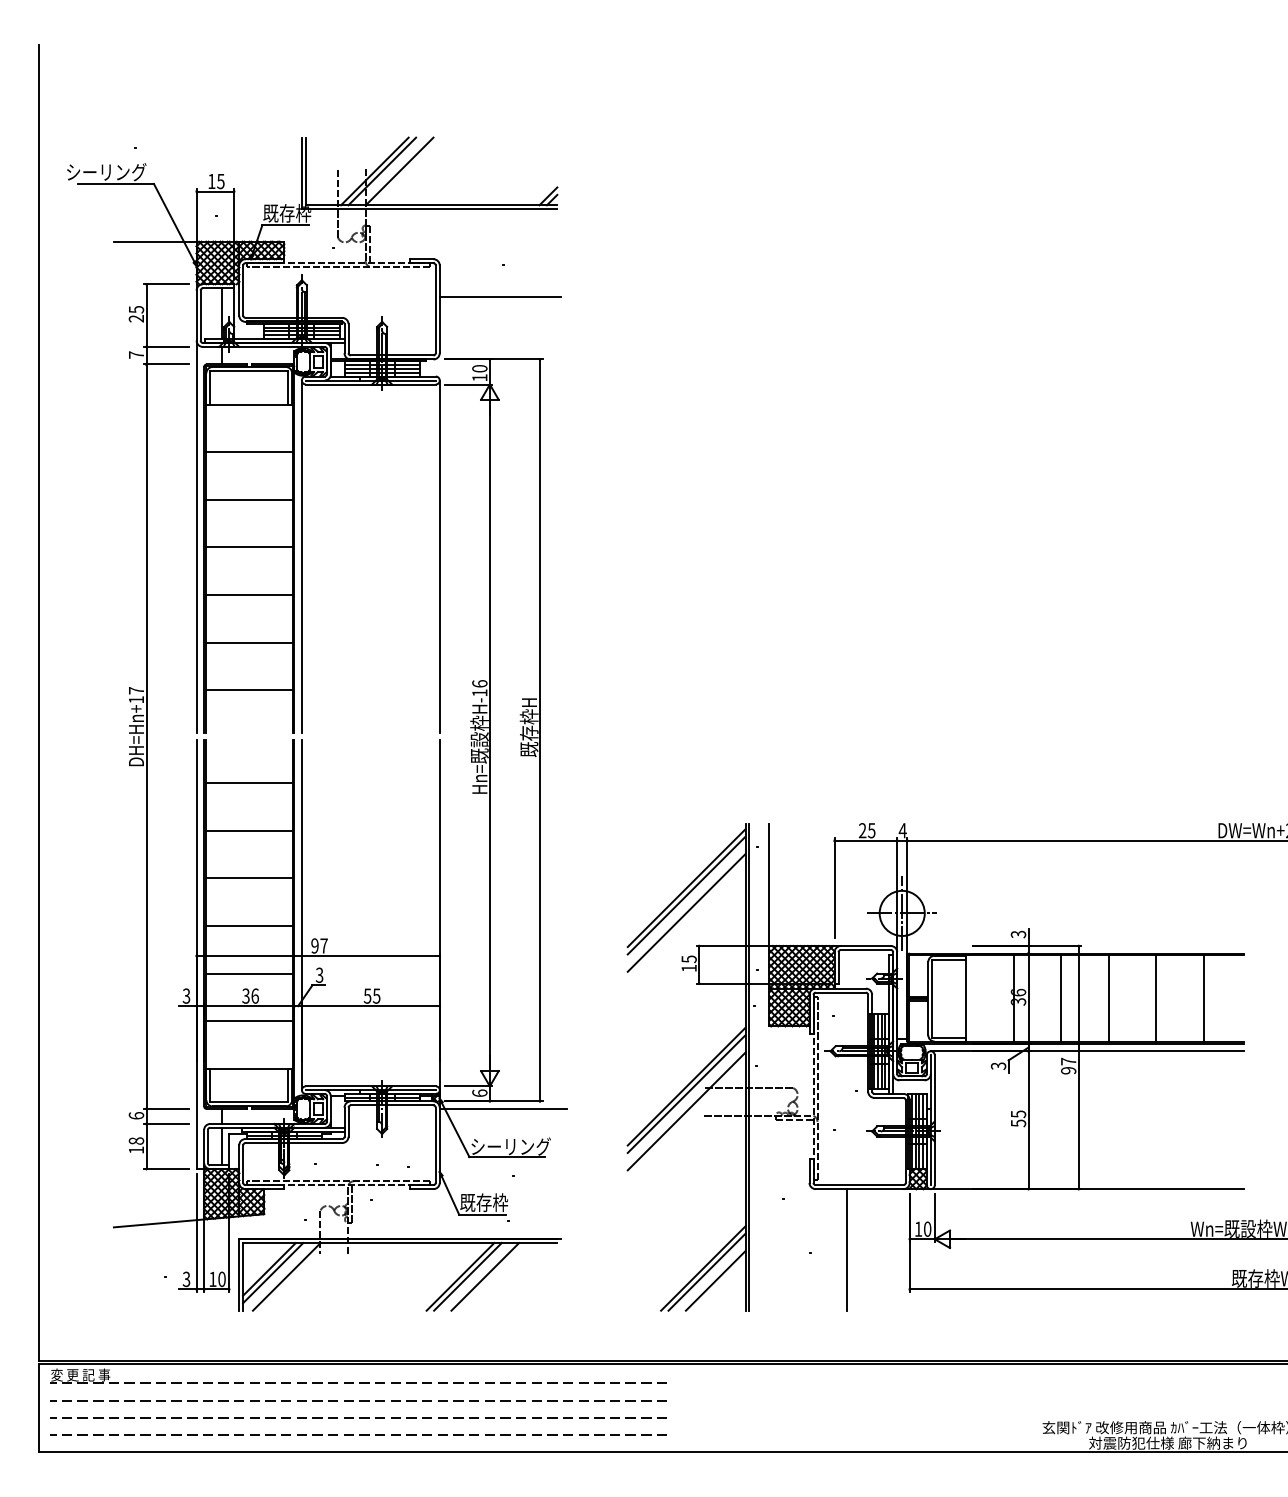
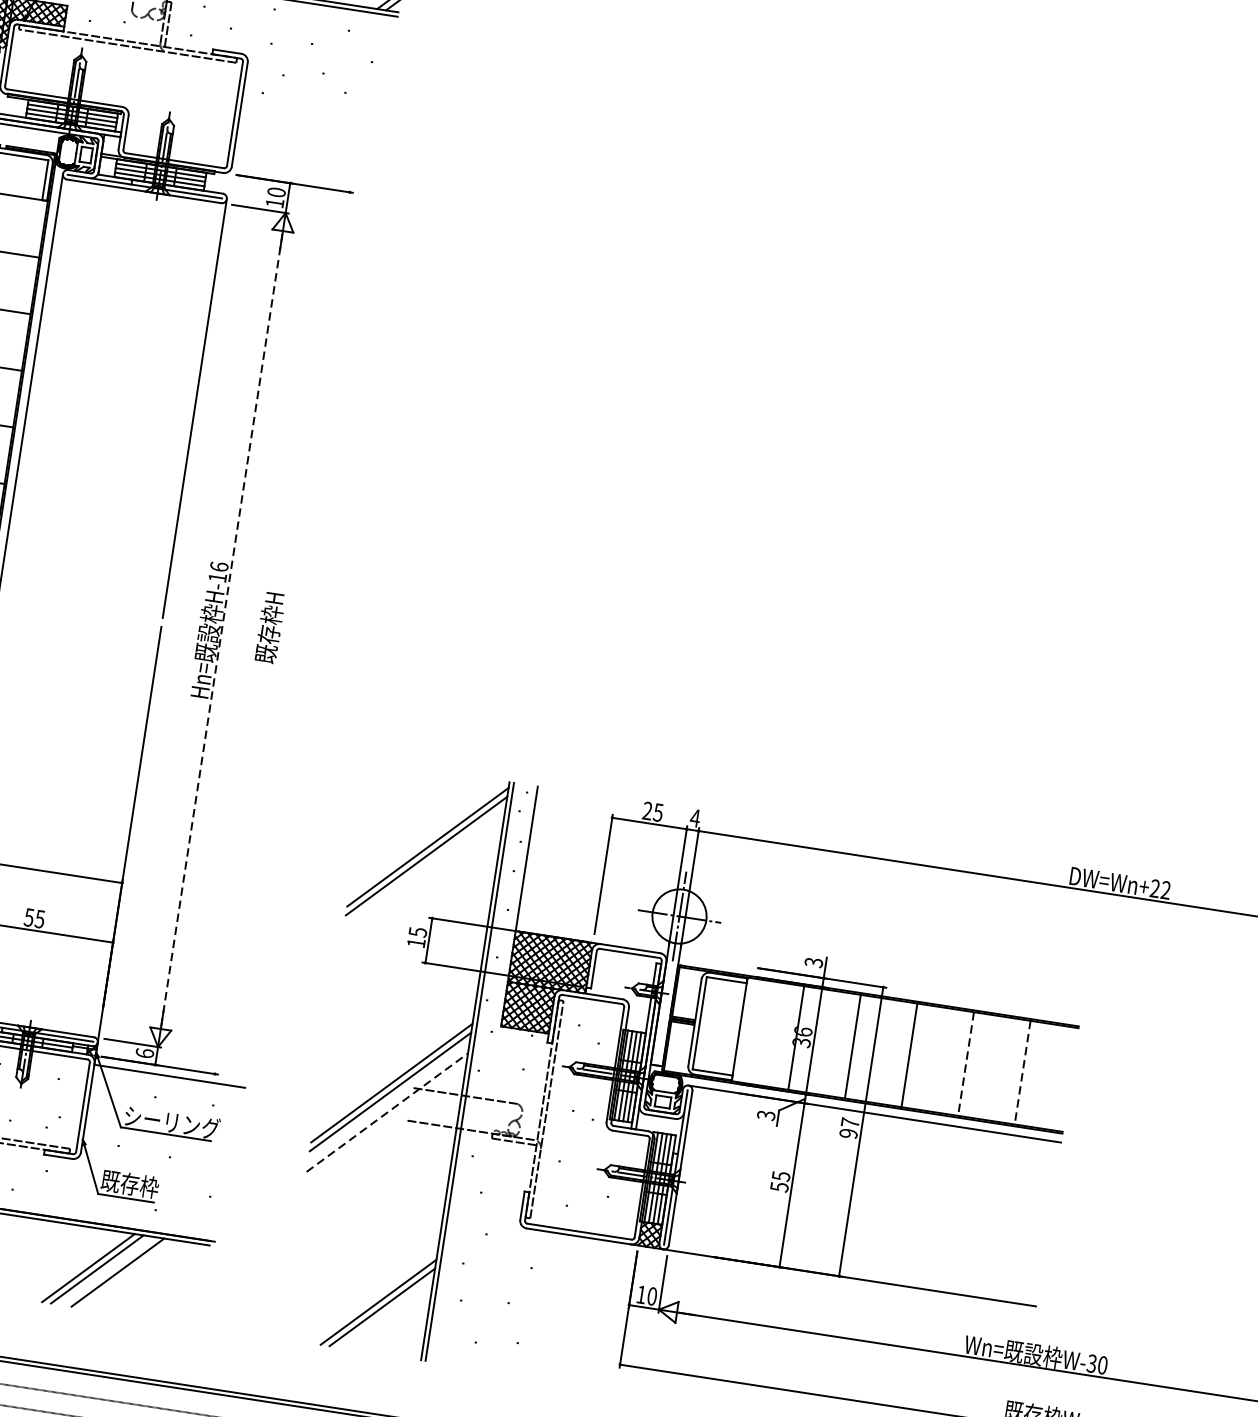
line: (500, 296) -> (314, 110), removed
line: (540, 730) -> (282, 633), removed
line: (489, 735) -> (221, 630), solid -> dashed
line: (686, 912) -> (423, 876), removed
line: (1156, 998) -> (966, 1063), solid -> dashed
line: (1204, 998) -> (1023, 1072), solid -> dashed
line: (687, 1111) -> (388, 1112), solid -> dashed
line: (847, 1249) -> (553, 1305), removed
line: (715, 1280) -> (390, 1318), removed

